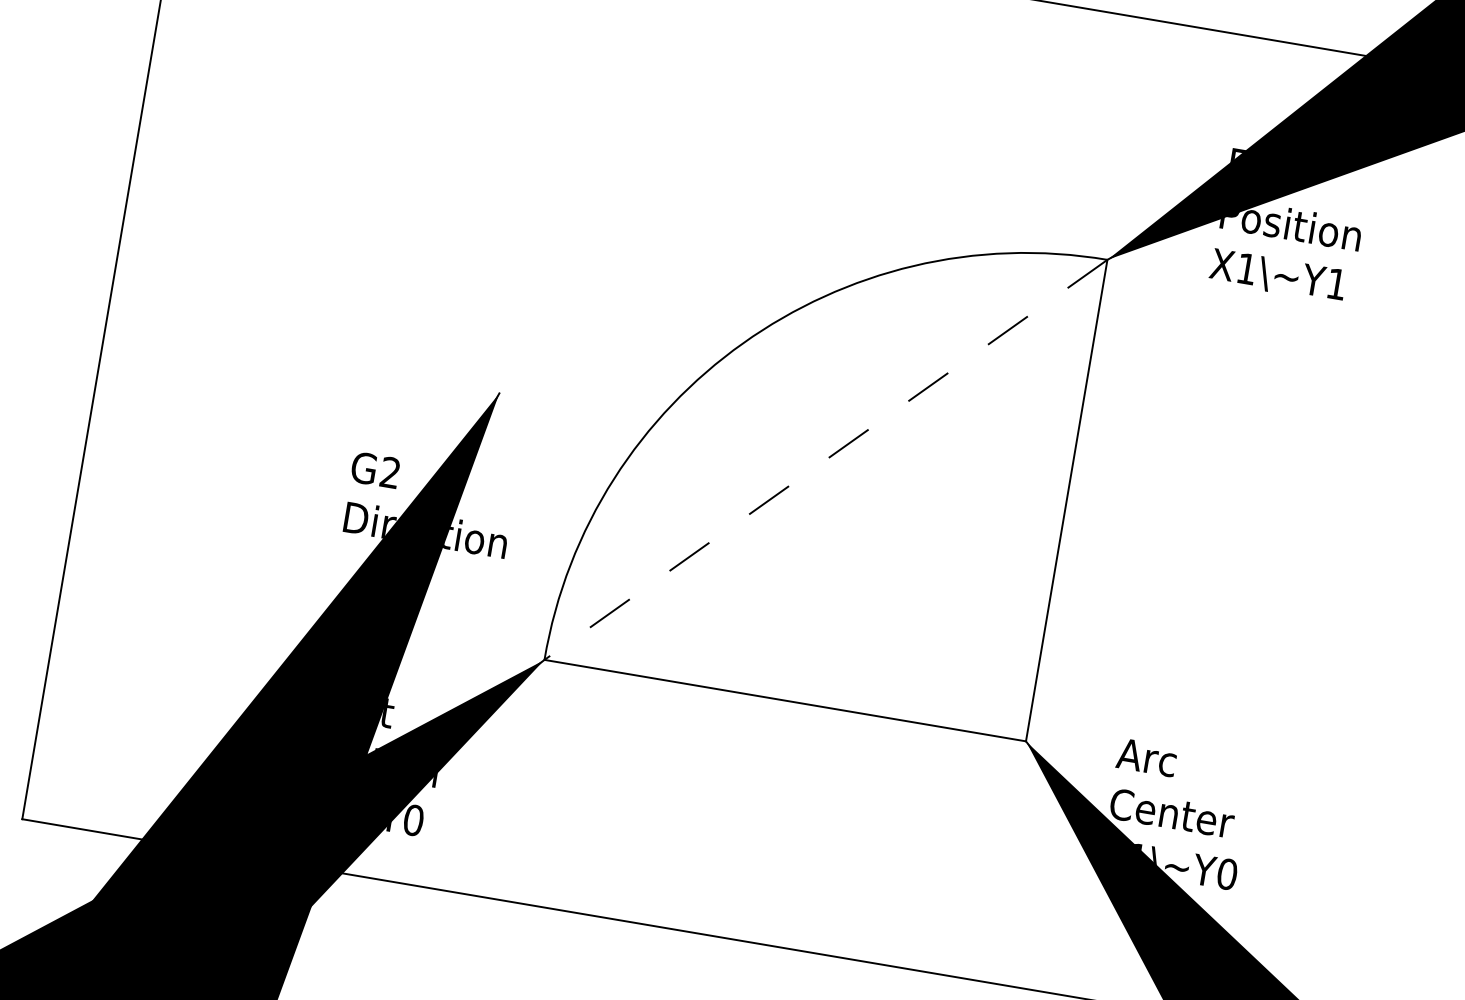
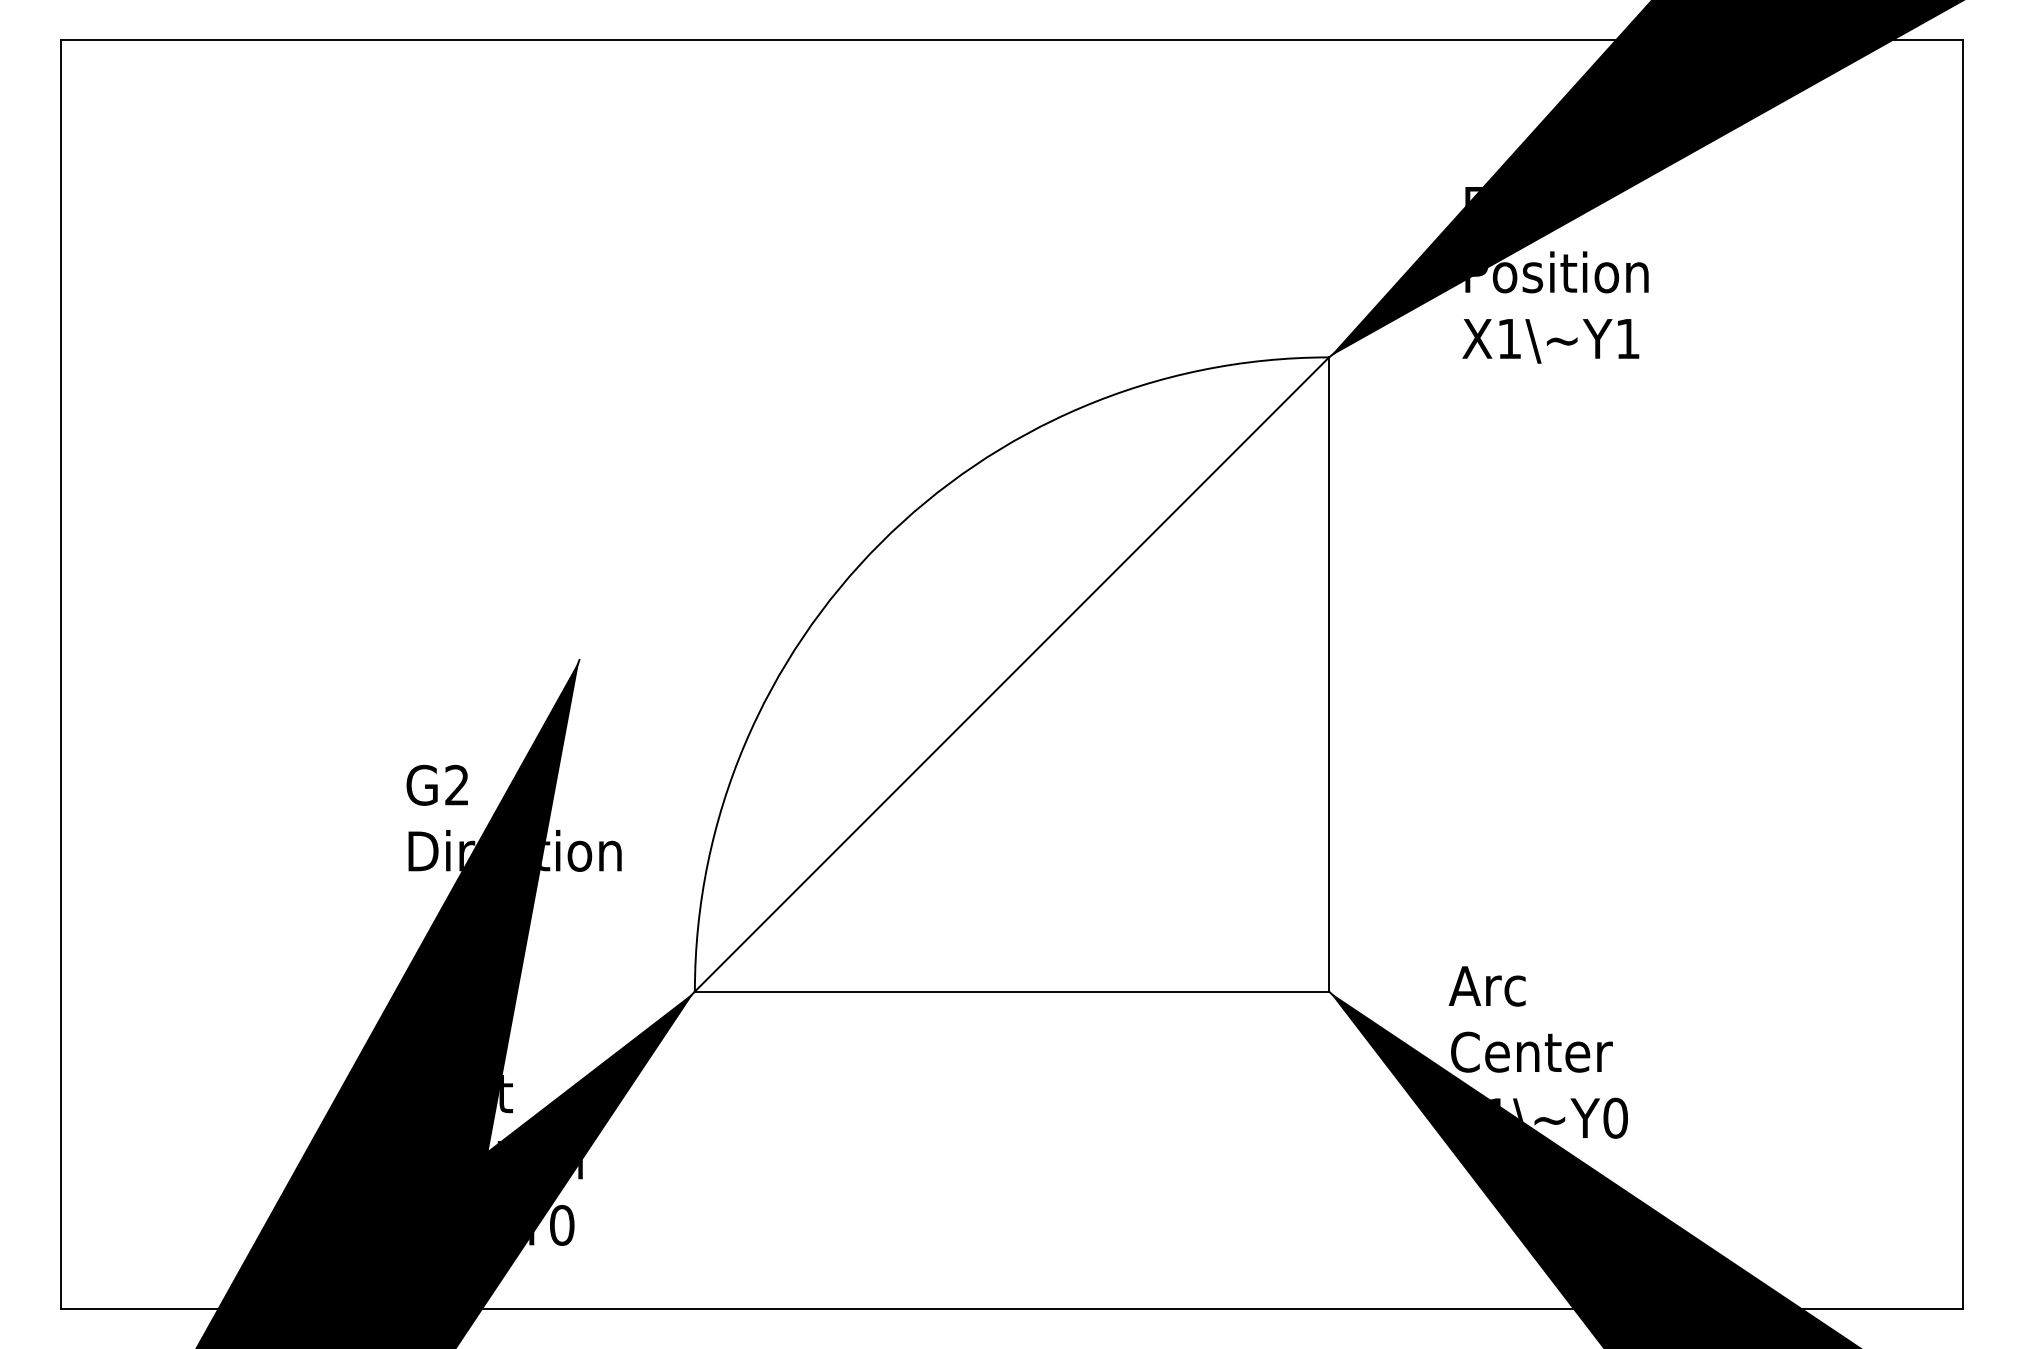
line: (825, 459) -> (1011, 674), dashed -> solid

